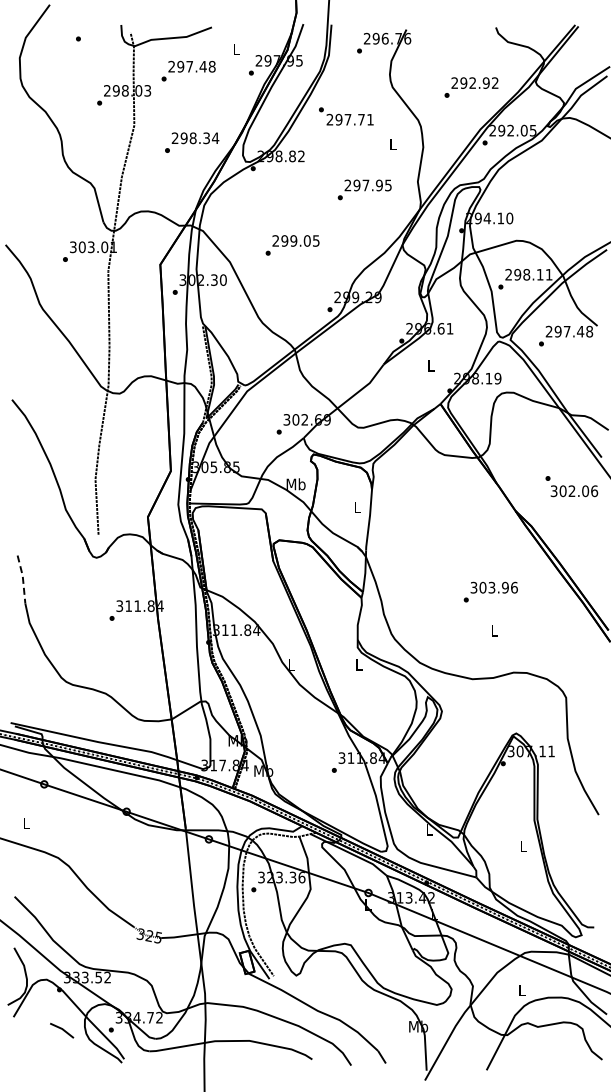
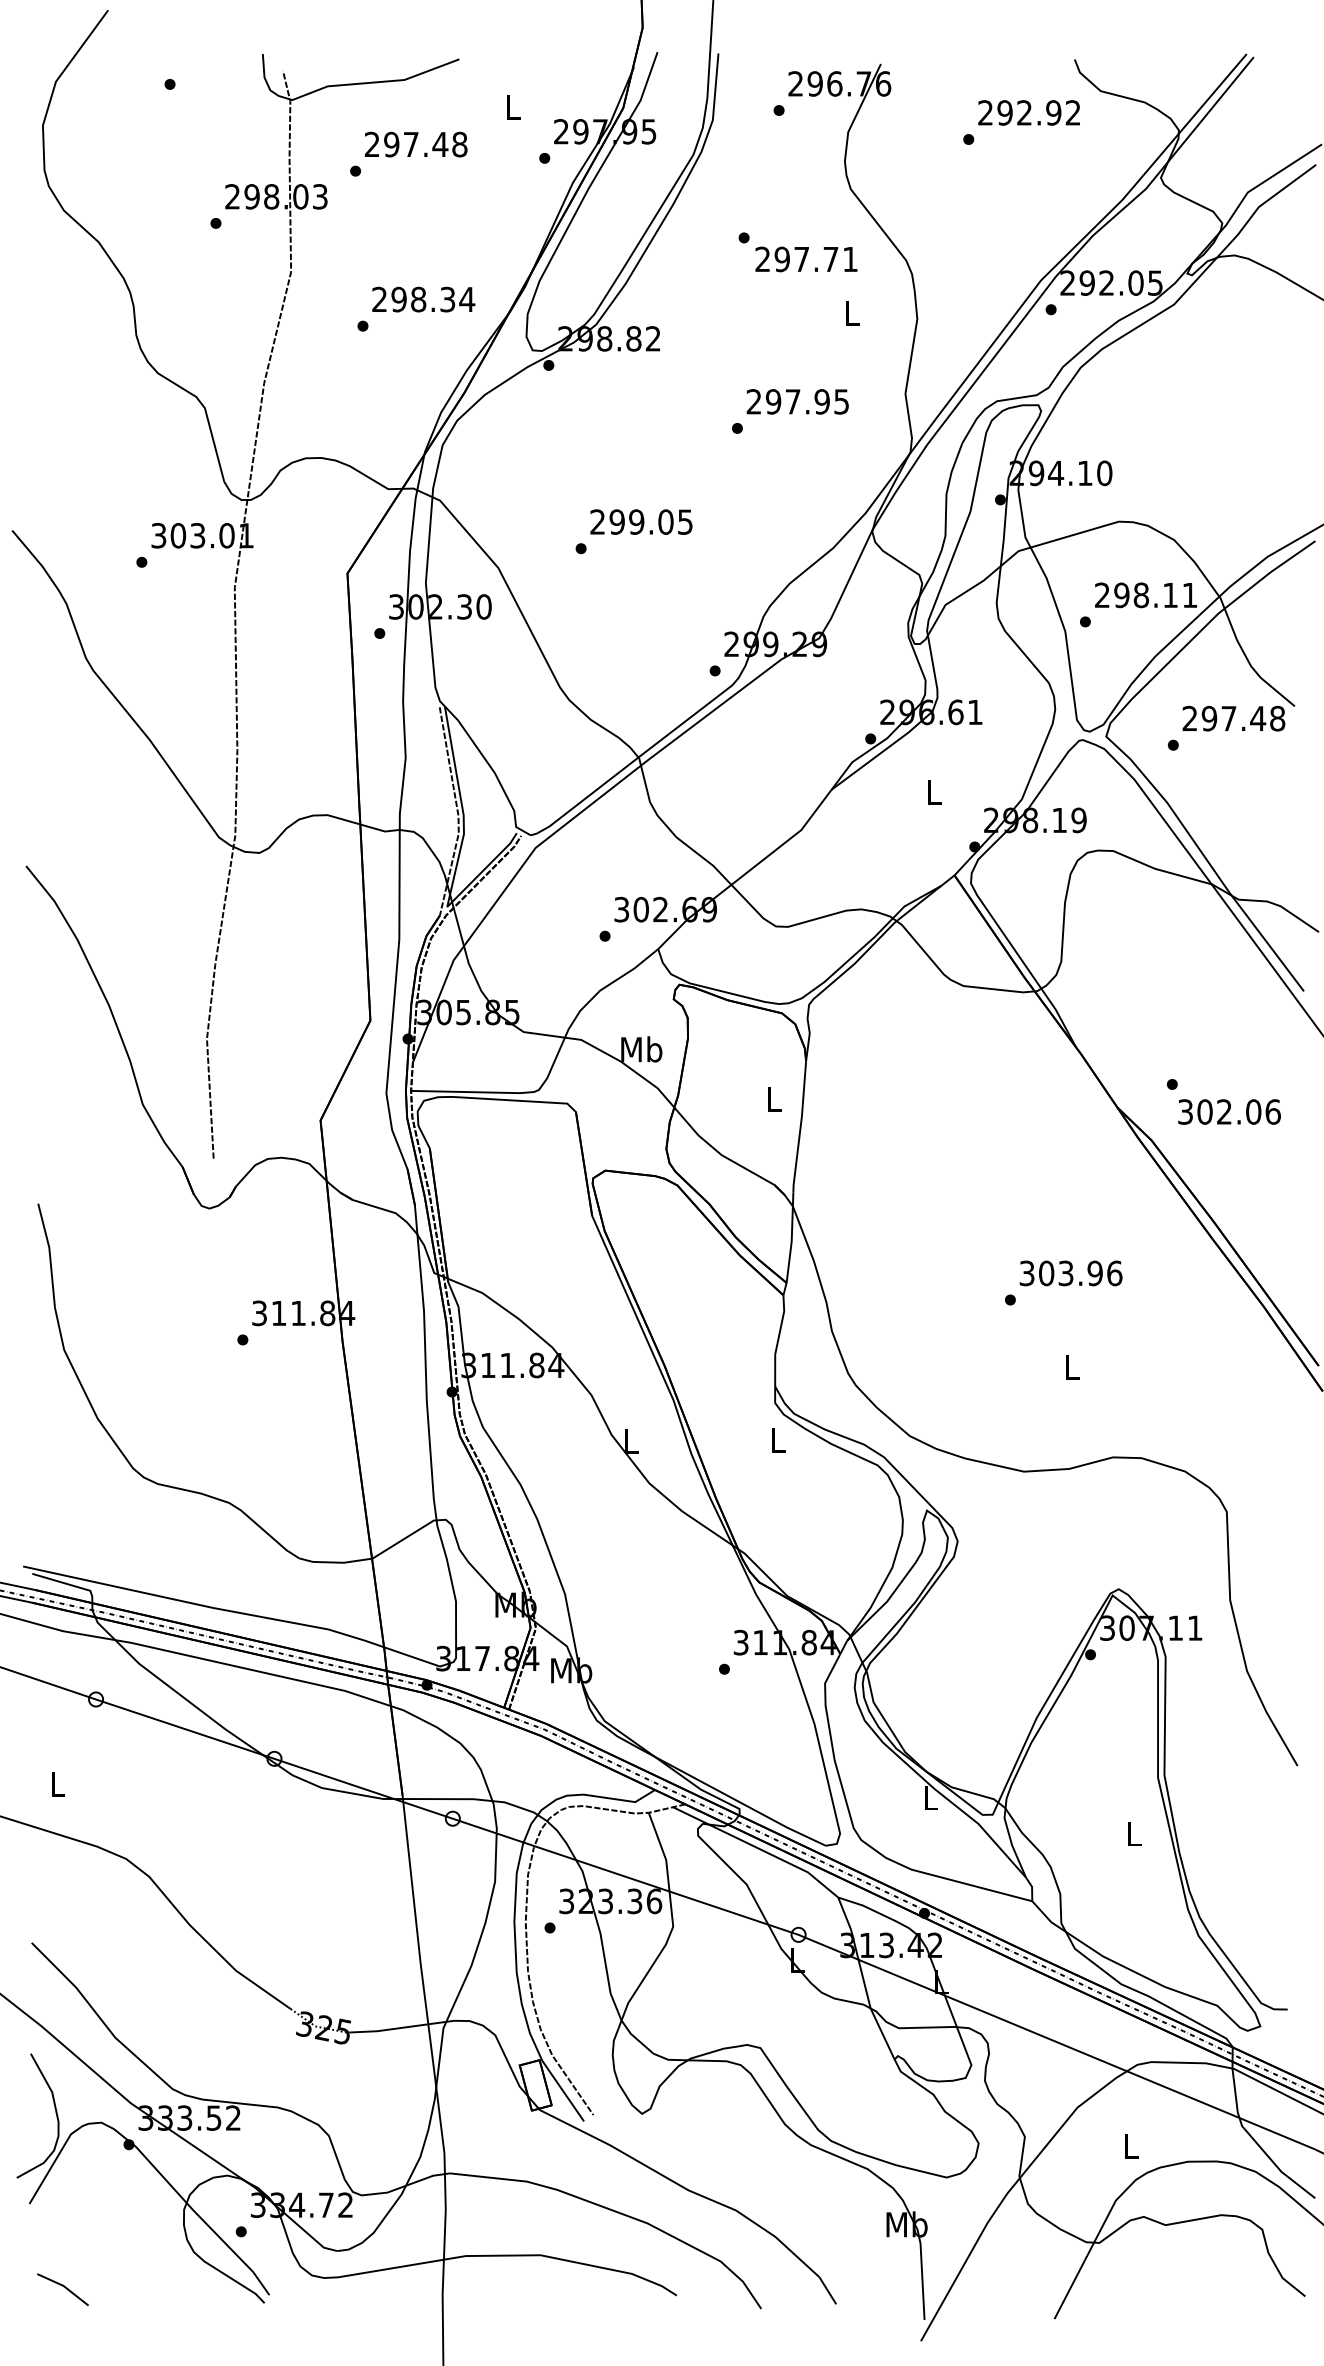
text: (471, 87) -> (1021, 122), moved
text: (346, 116) -> (798, 252), moved
text: (571, 486) -> (1223, 1101), moved
line: (23, 578) -> (50, 1253), dashed -> solid
line: (62, 1030) -> (63, 2289), moved

